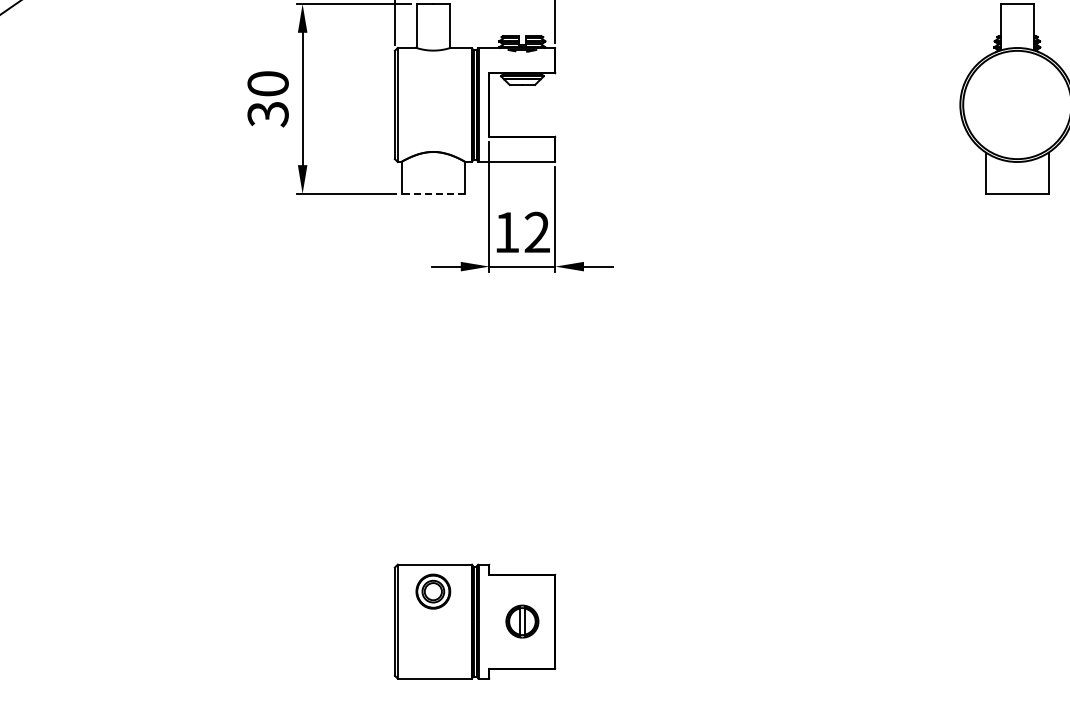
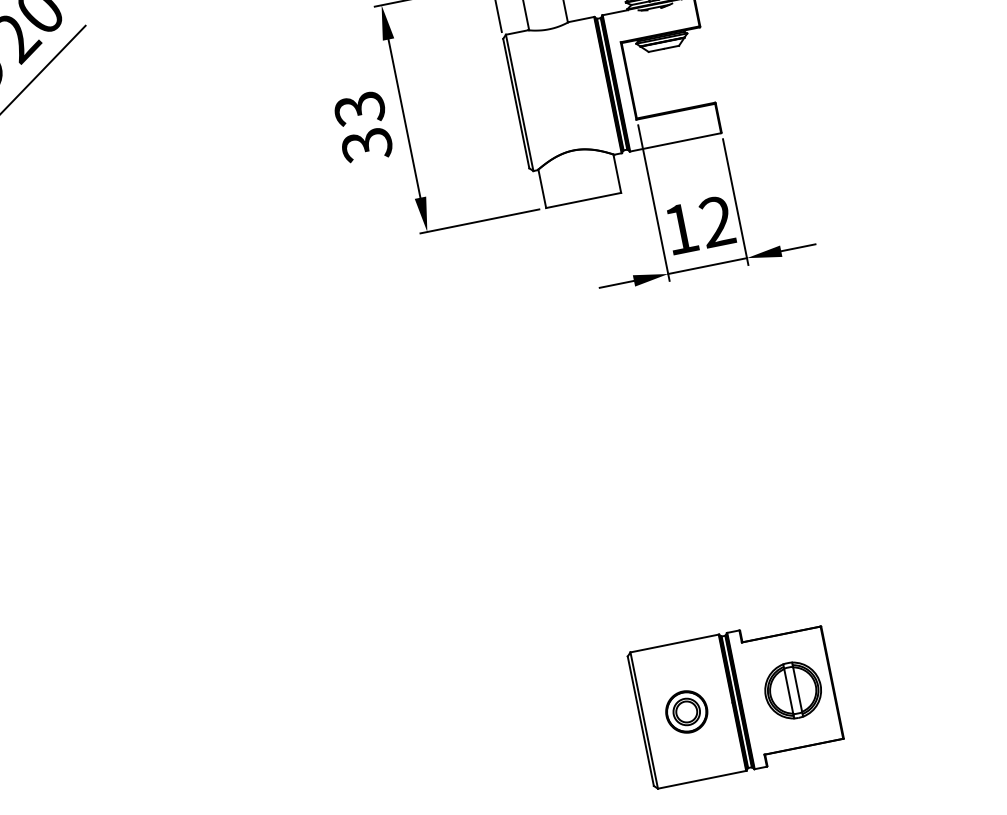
text: (267, 84) -> (359, 109), 30 -> 33
line: (432, 193) -> (582, 200), dashed -> solid
part: (433, 591) -> (686, 711), moved
part: (522, 621) -> (793, 690), size x1.43

